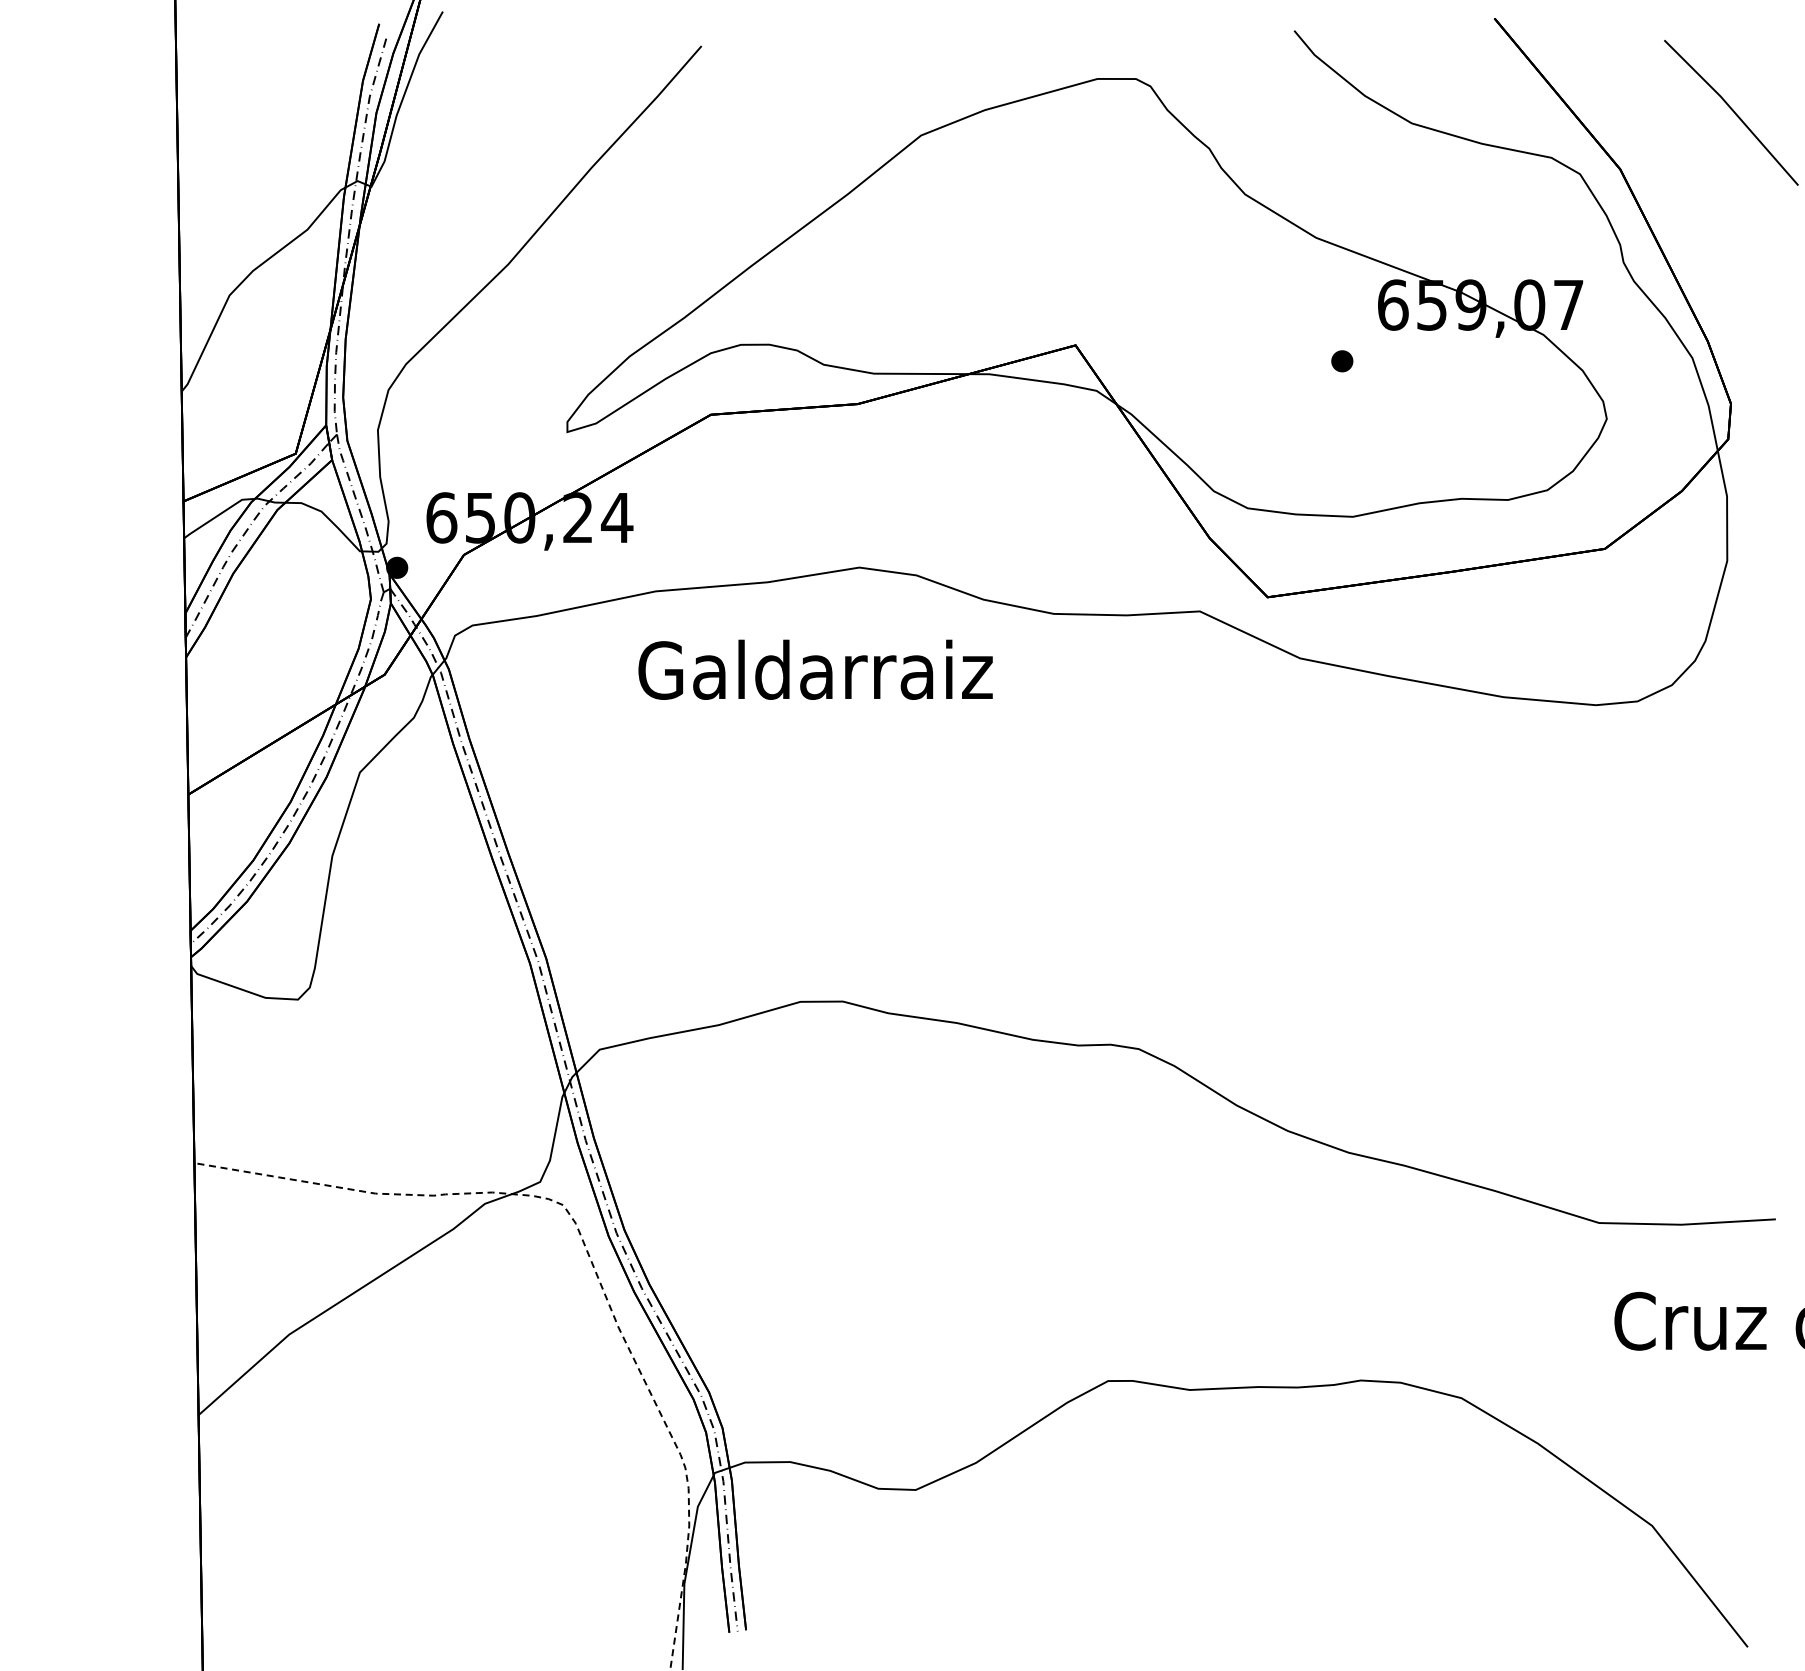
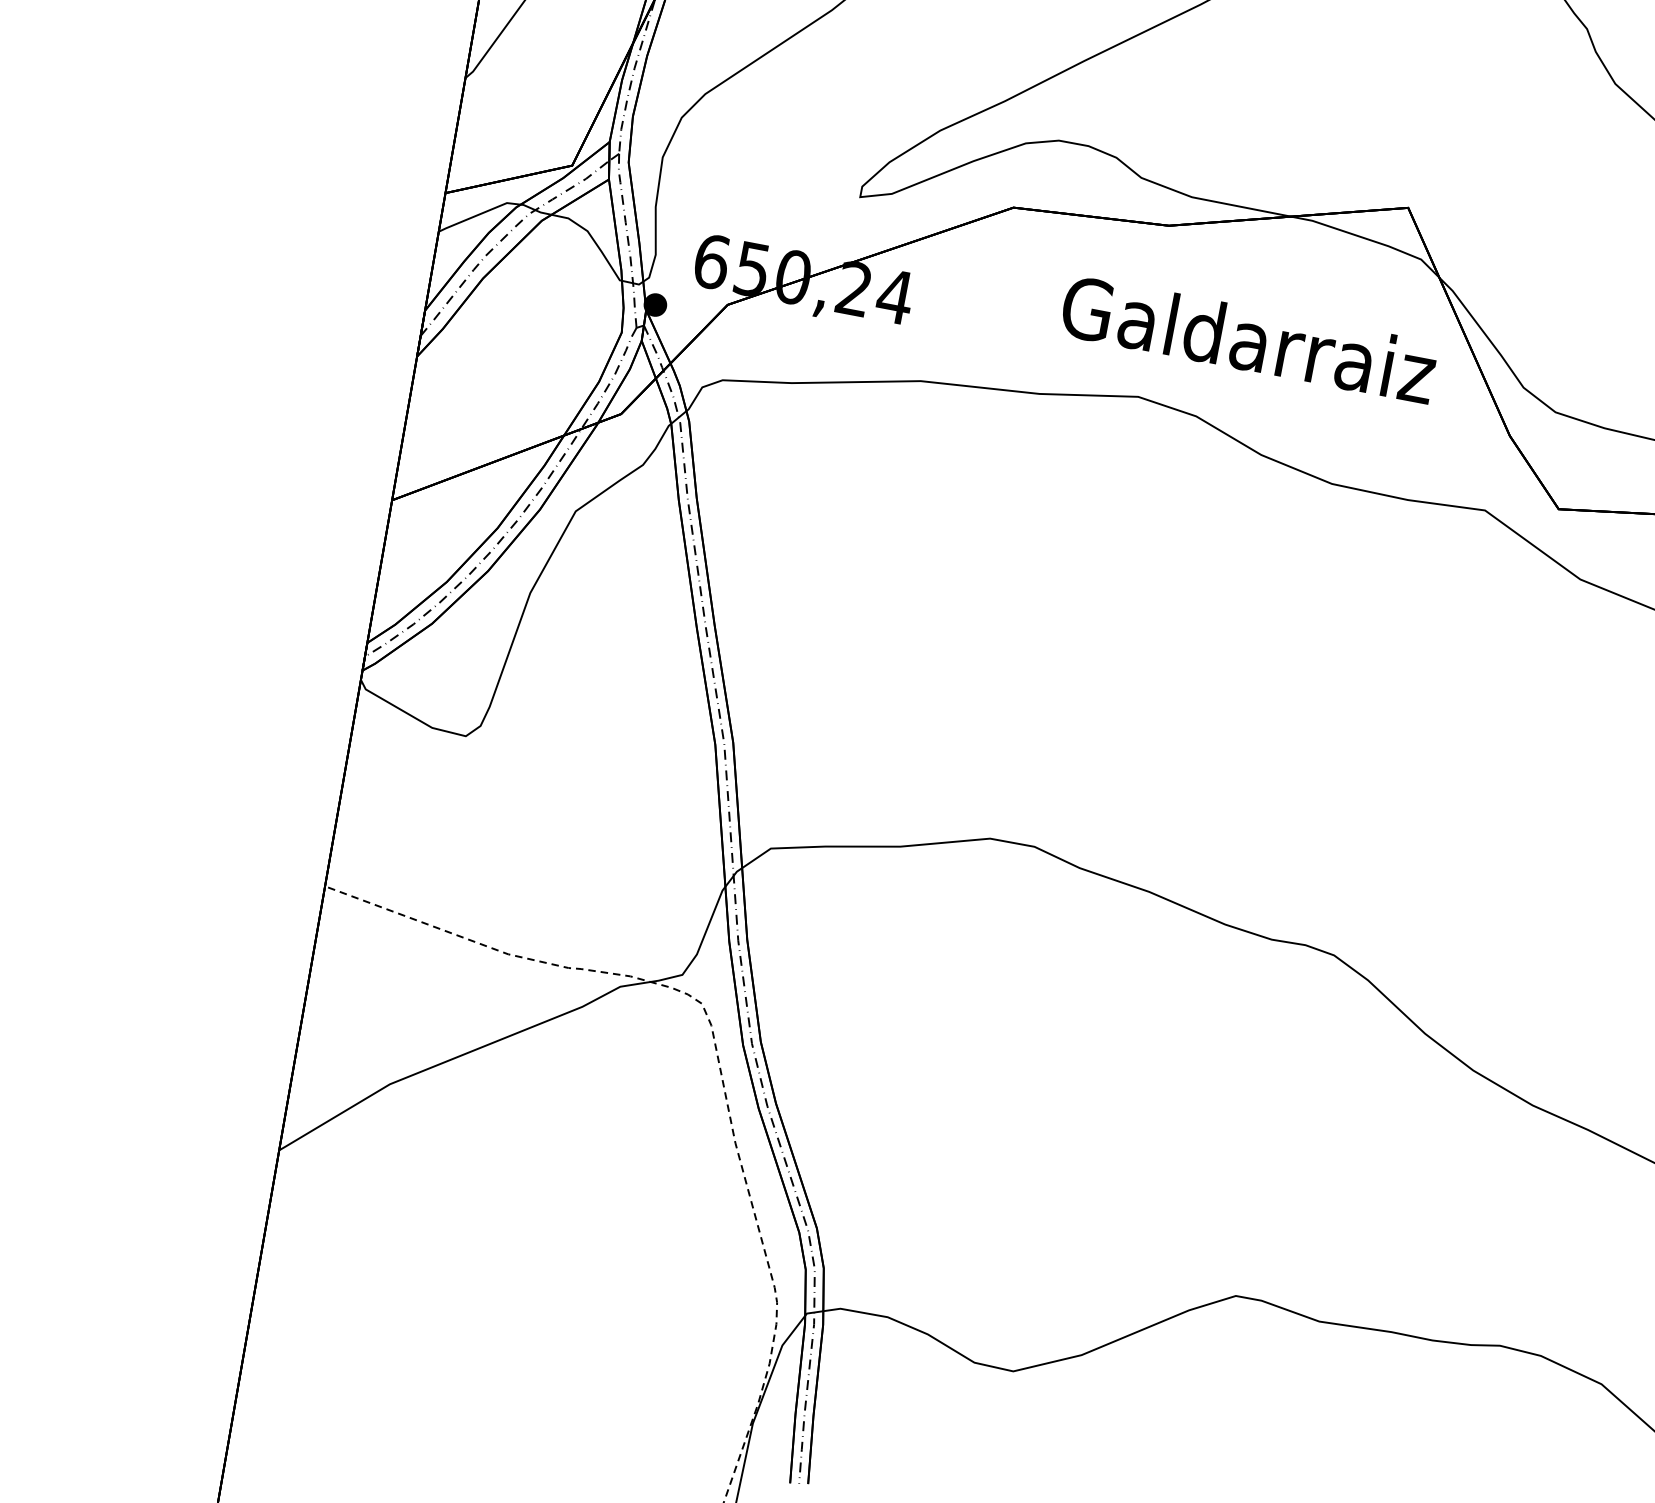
text: (815, 669) -> (1248, 338), moved

